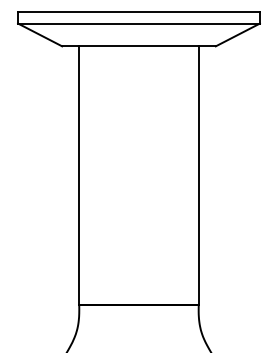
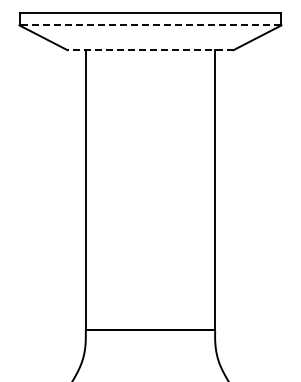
line: (139, 23) -> (150, 25), solid -> dashed
line: (139, 46) -> (150, 50), solid -> dashed

